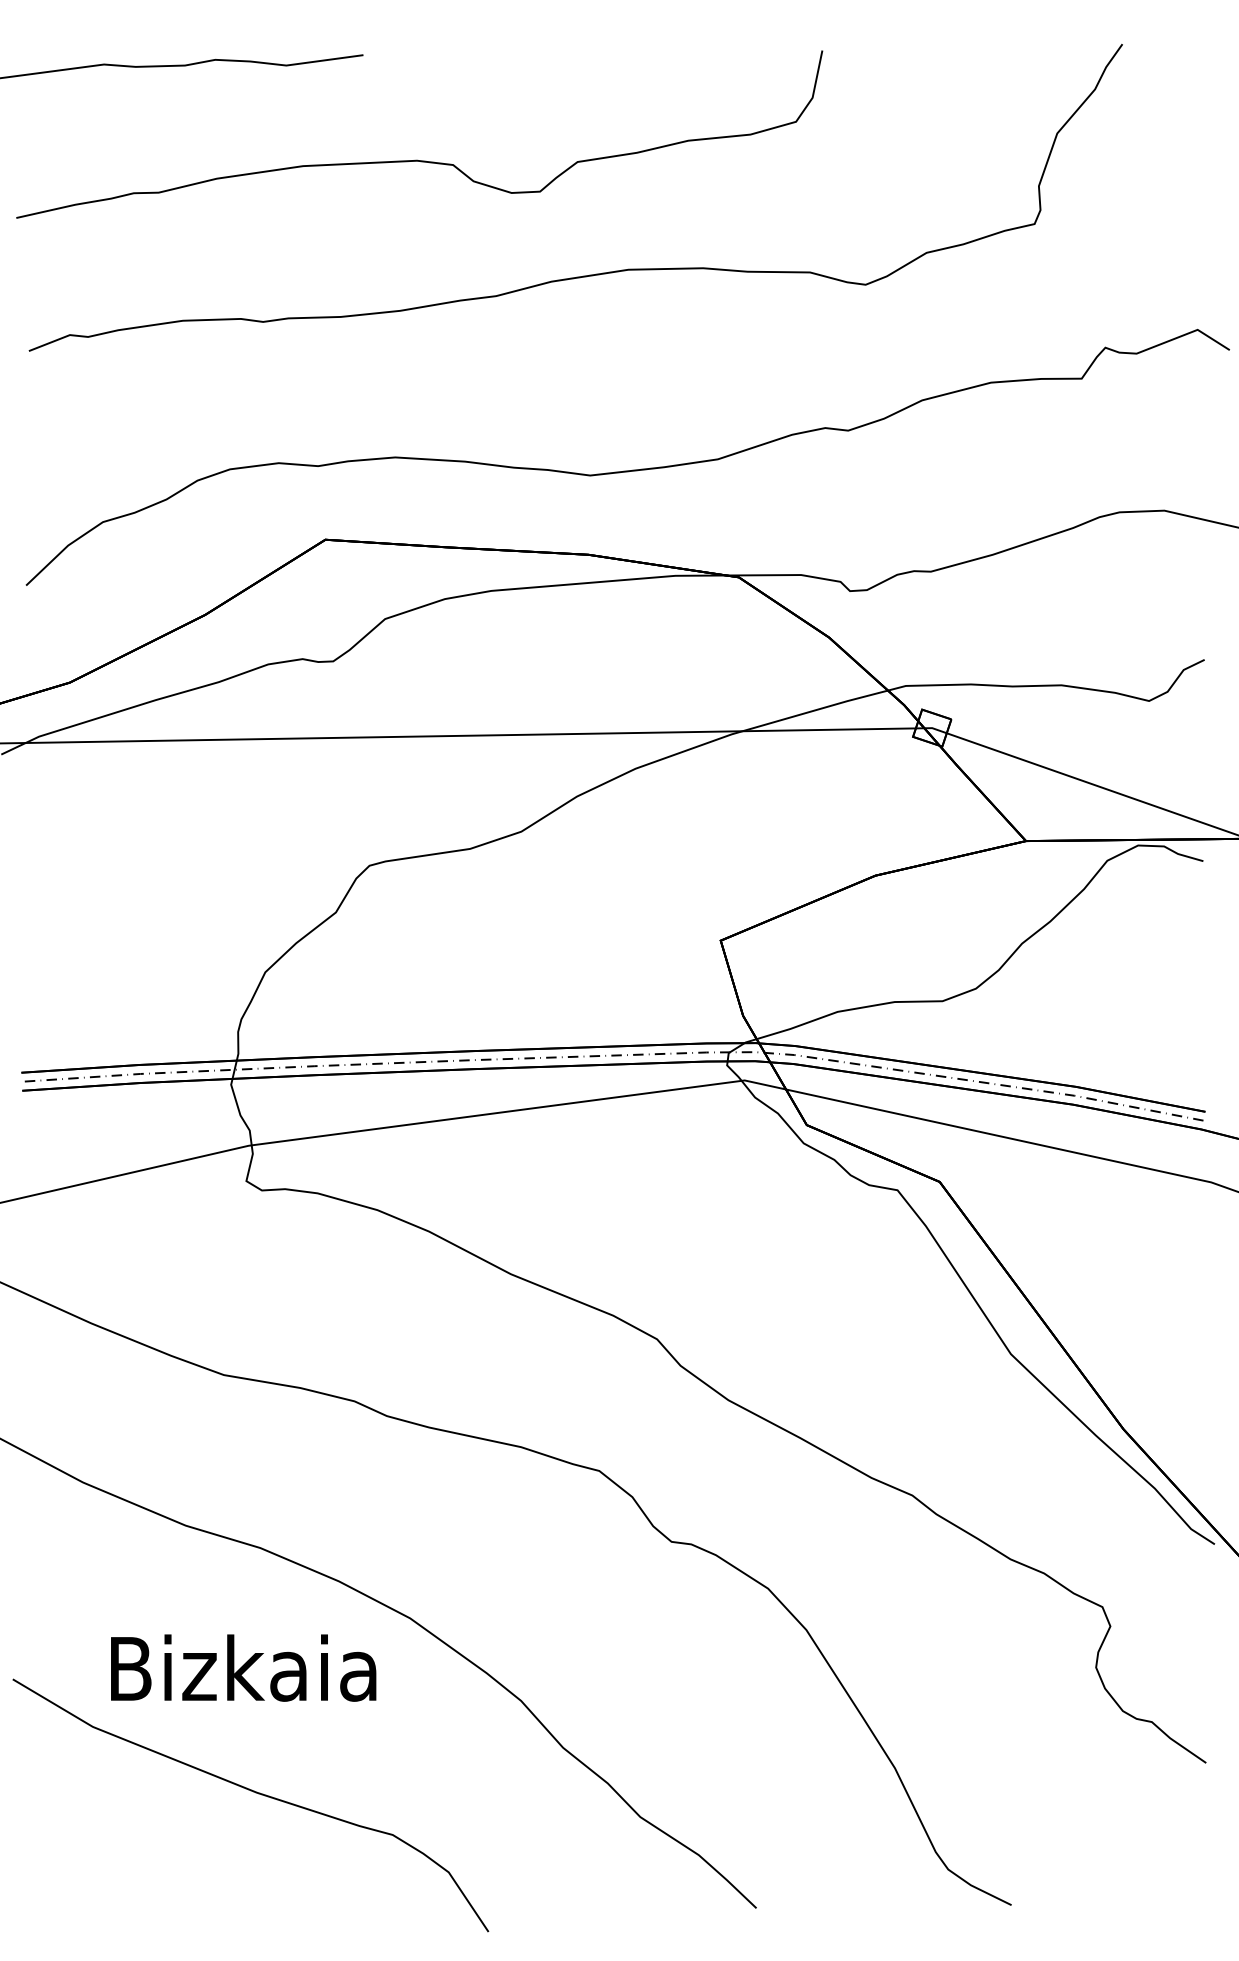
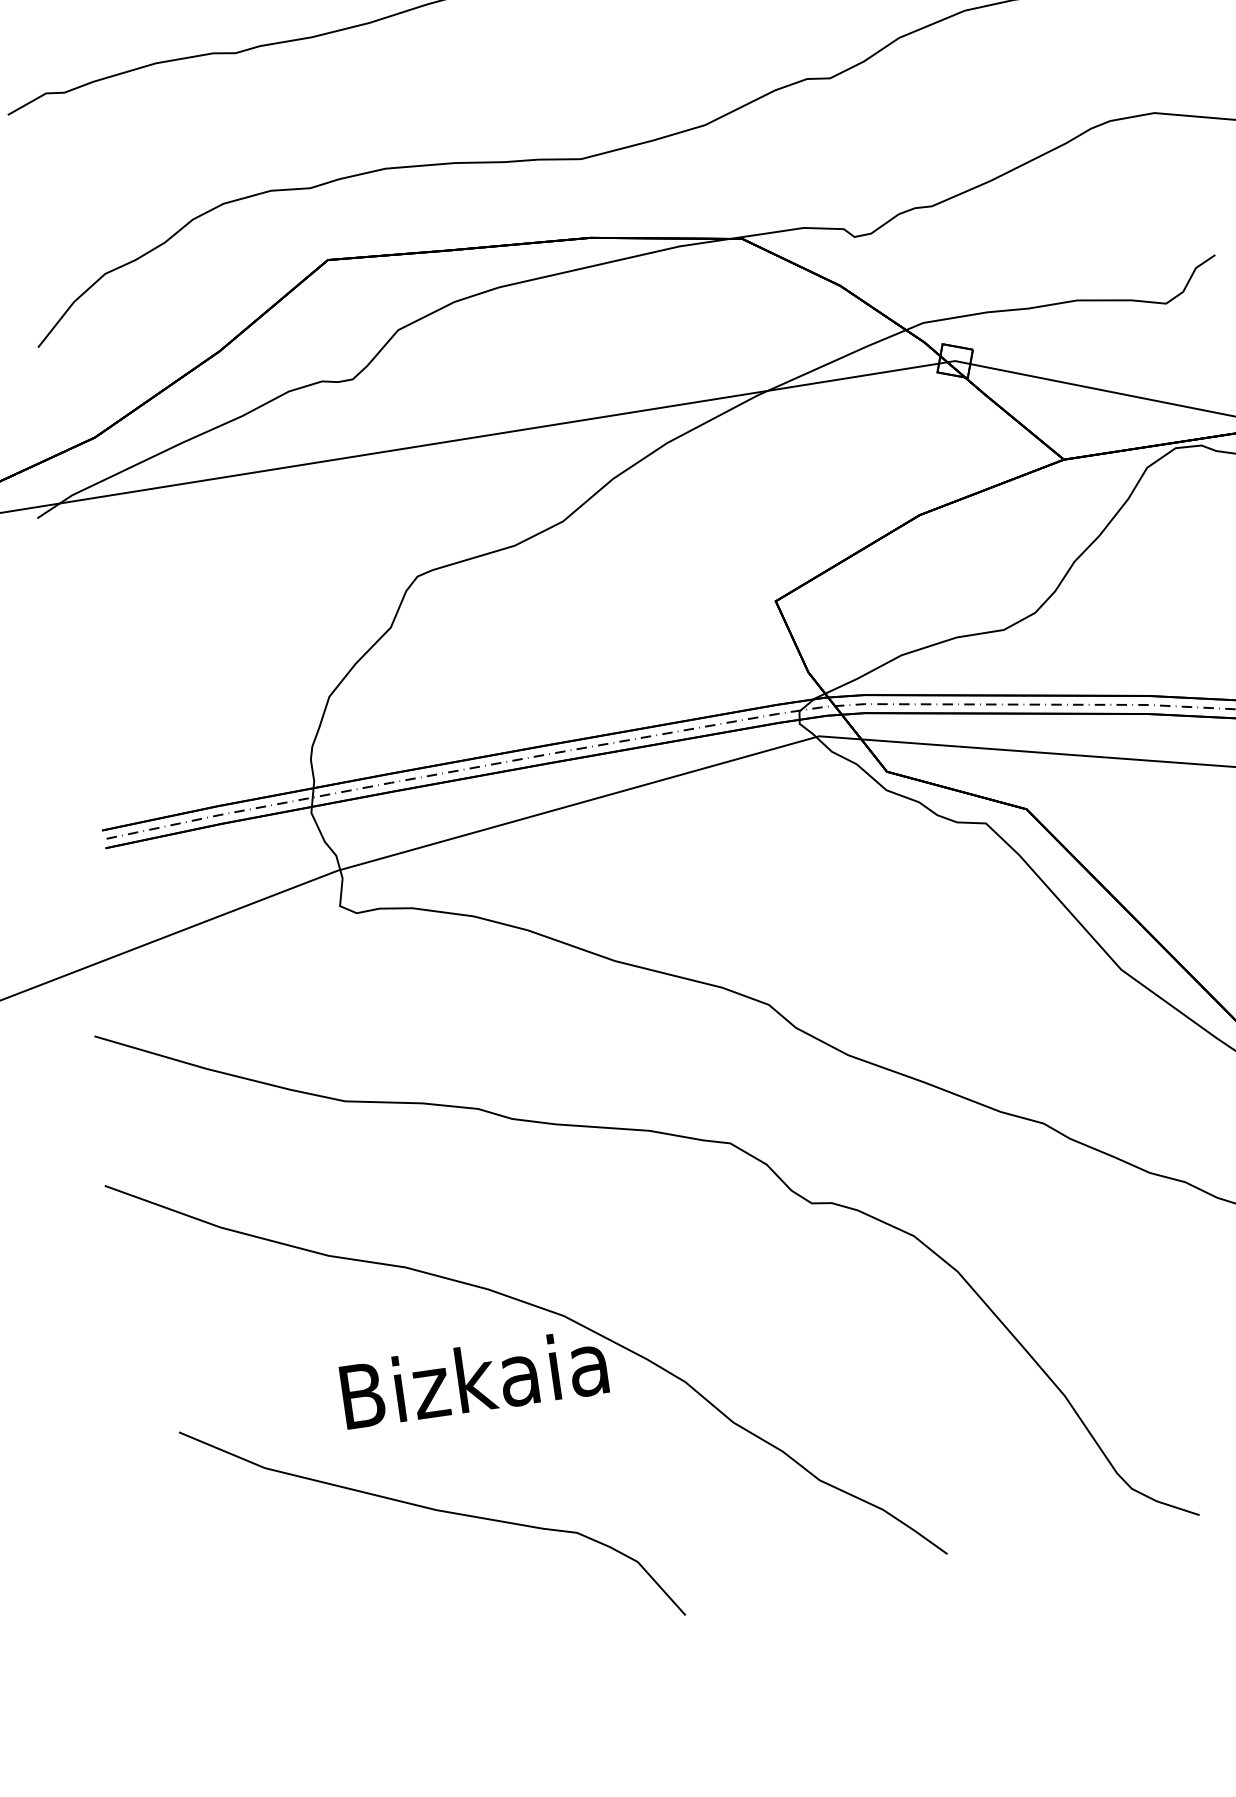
text: (243, 1667) -> (474, 1378), moved

